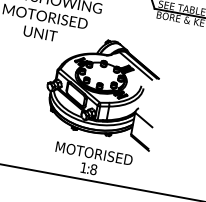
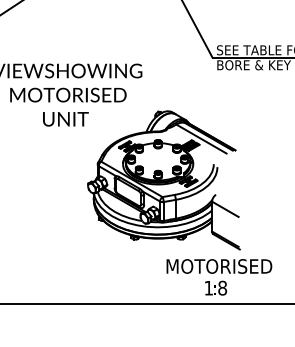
text: (92, 161) -> (219, 277), moved

